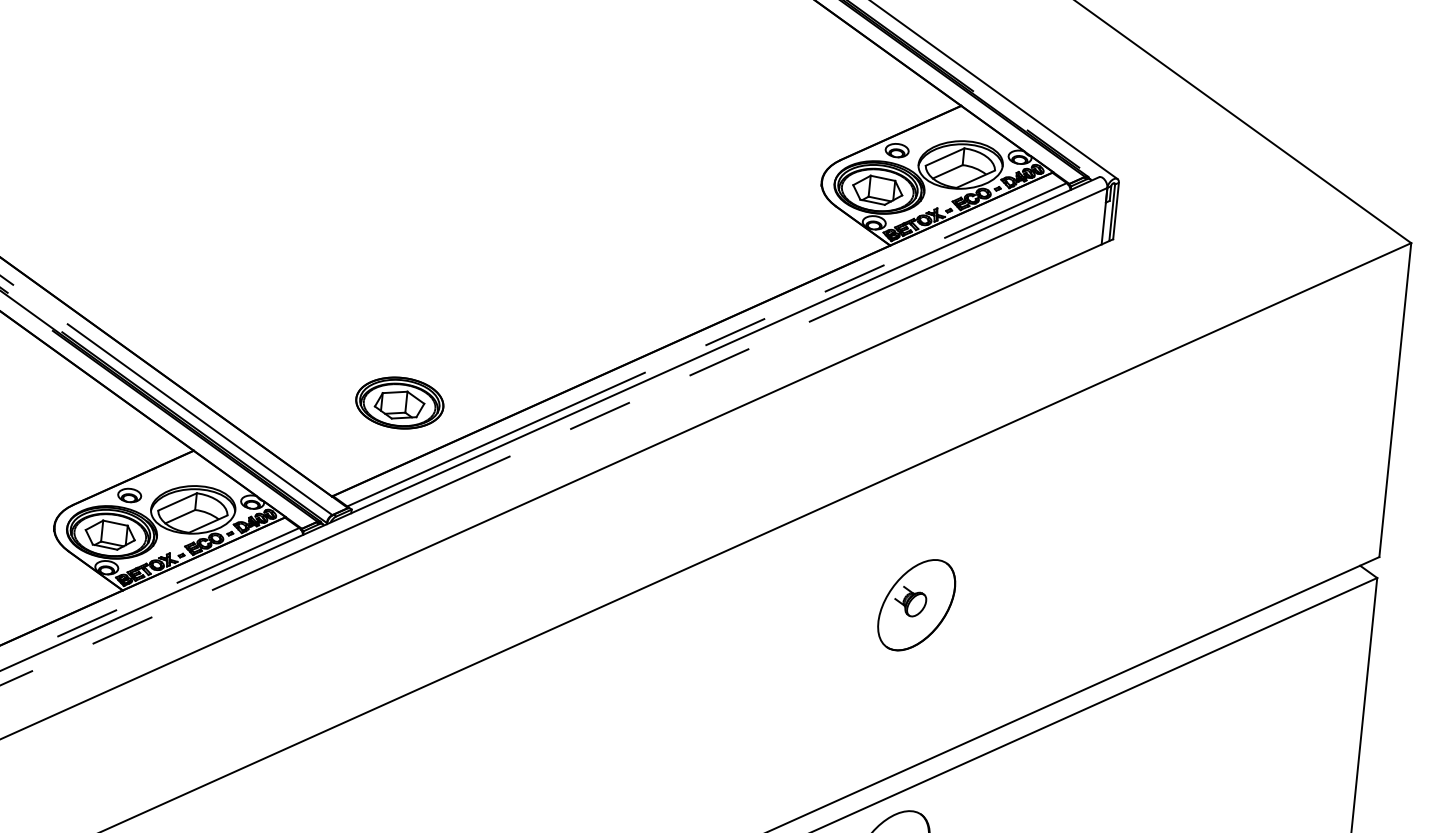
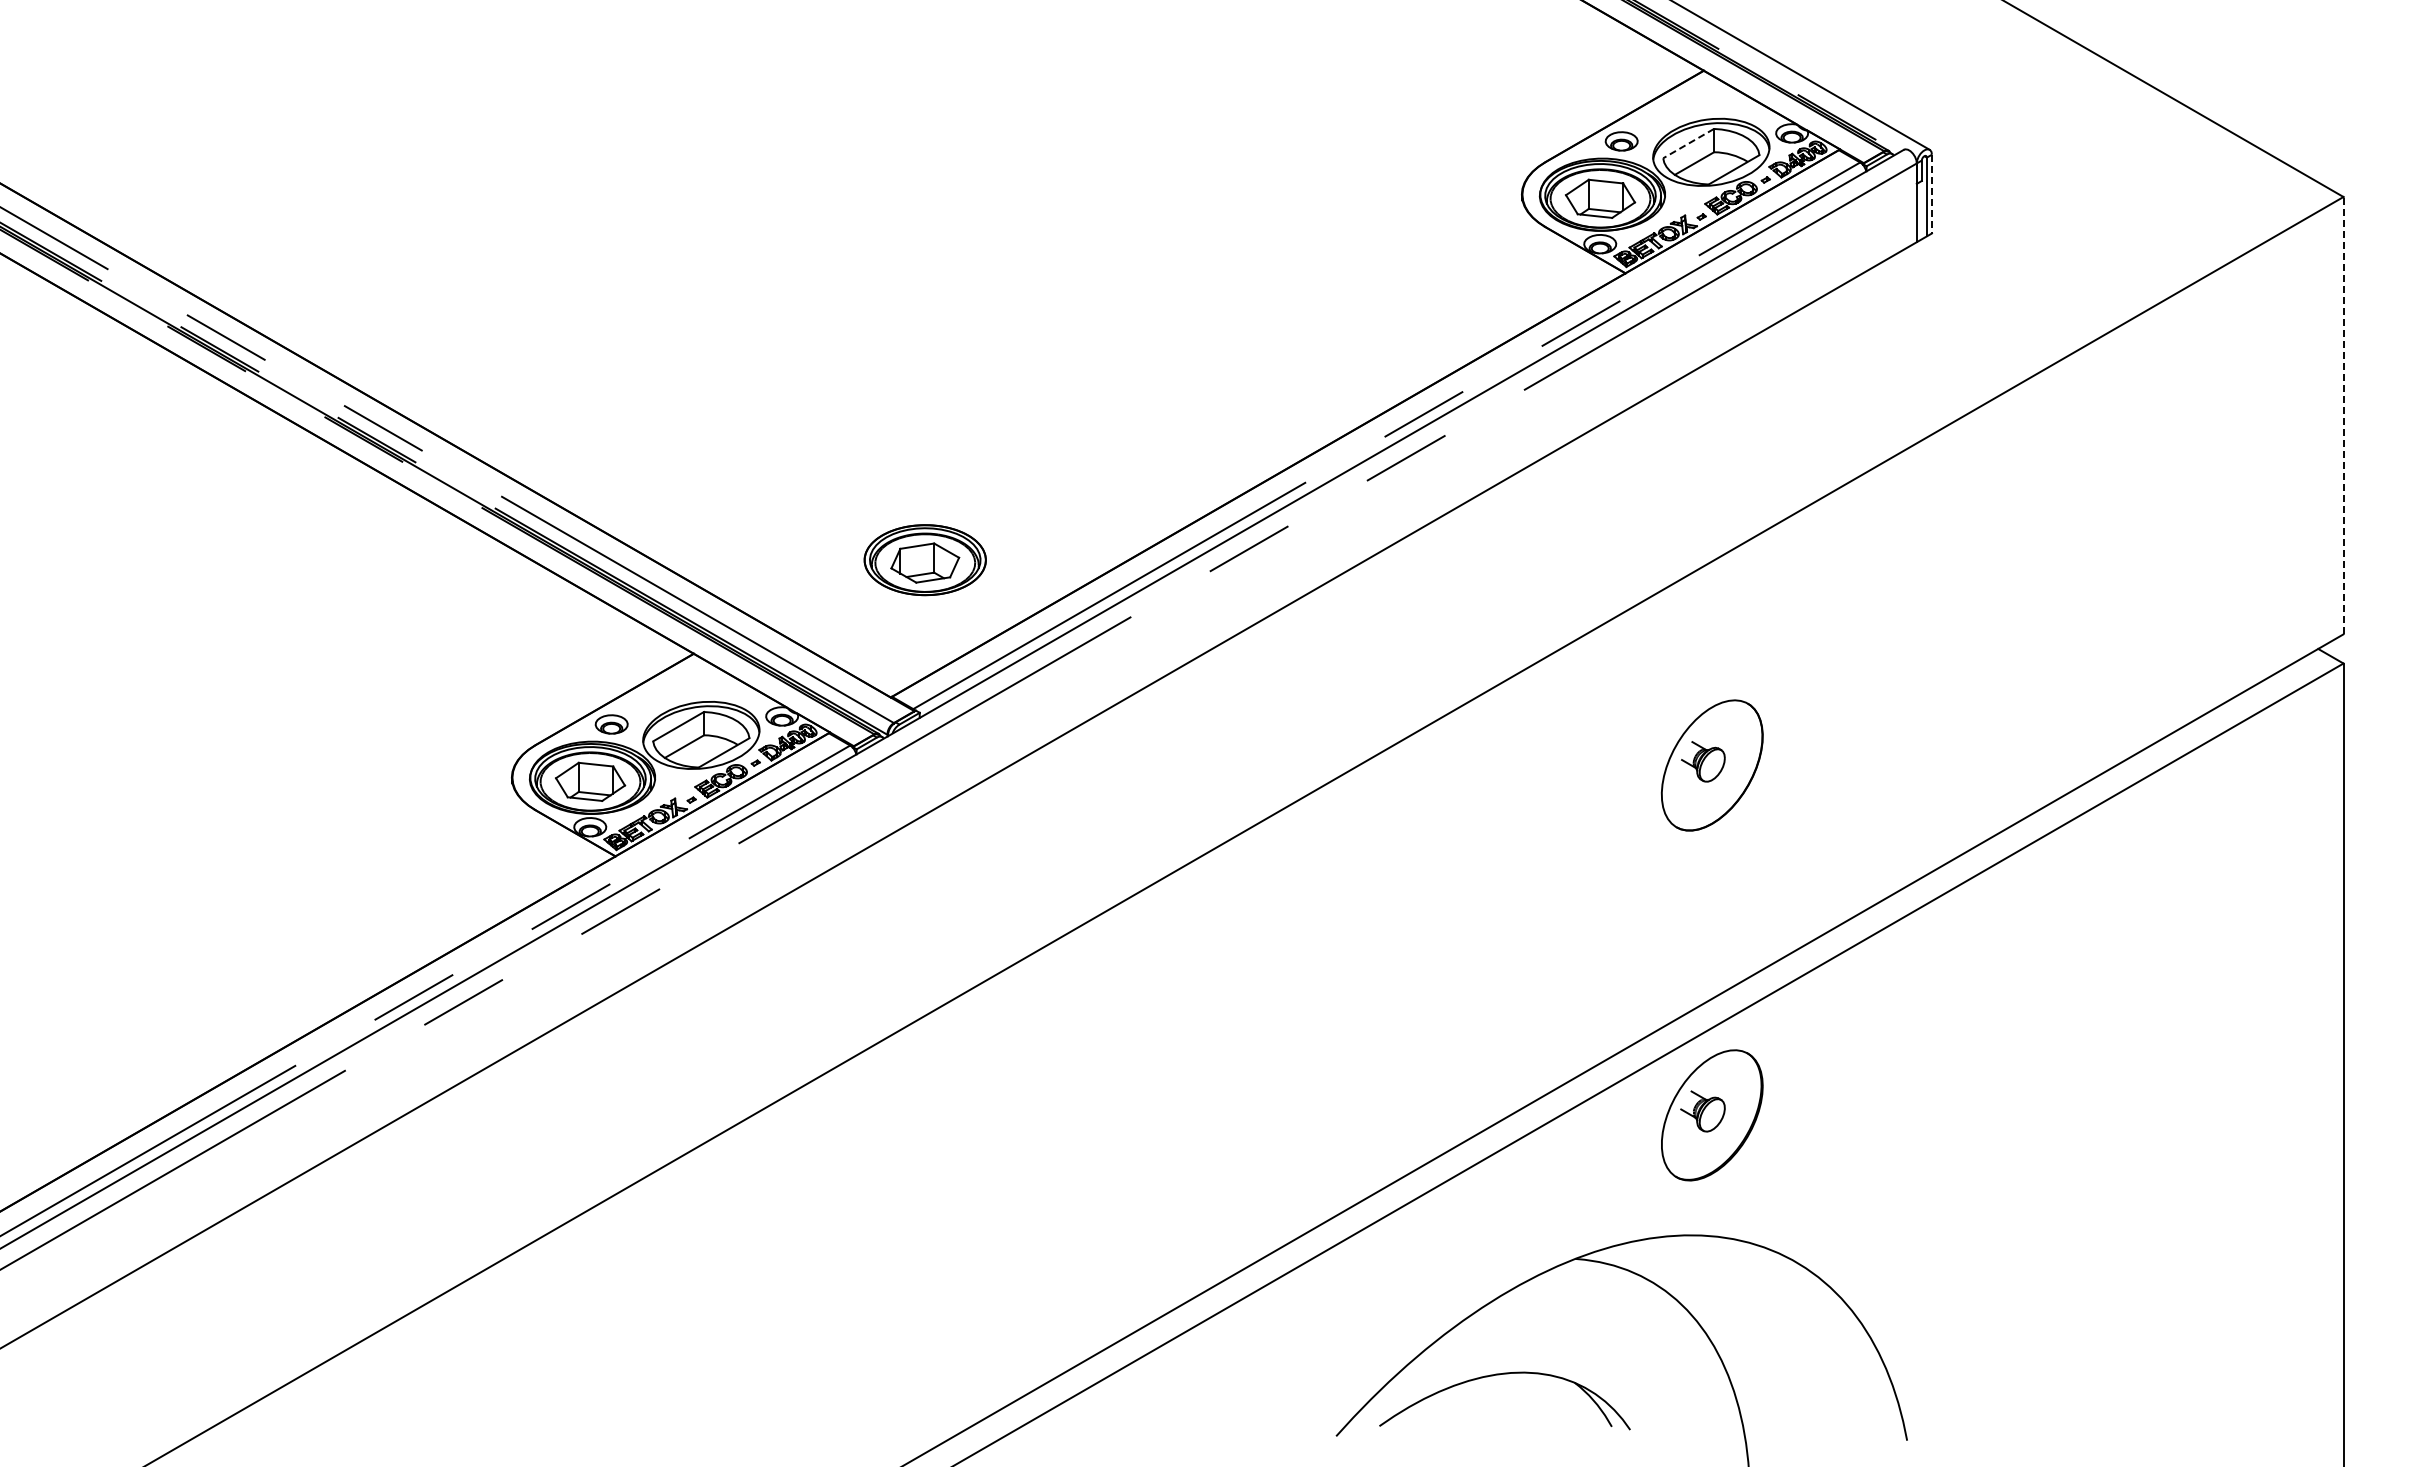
line: (944, 156) -> (1688, 143), solid -> dashed
line: (1115, 211) -> (1931, 194), solid -> dashed
line: (1395, 399) -> (2343, 415), solid -> dashed
part: (399, 403) -> (924, 560), moved

